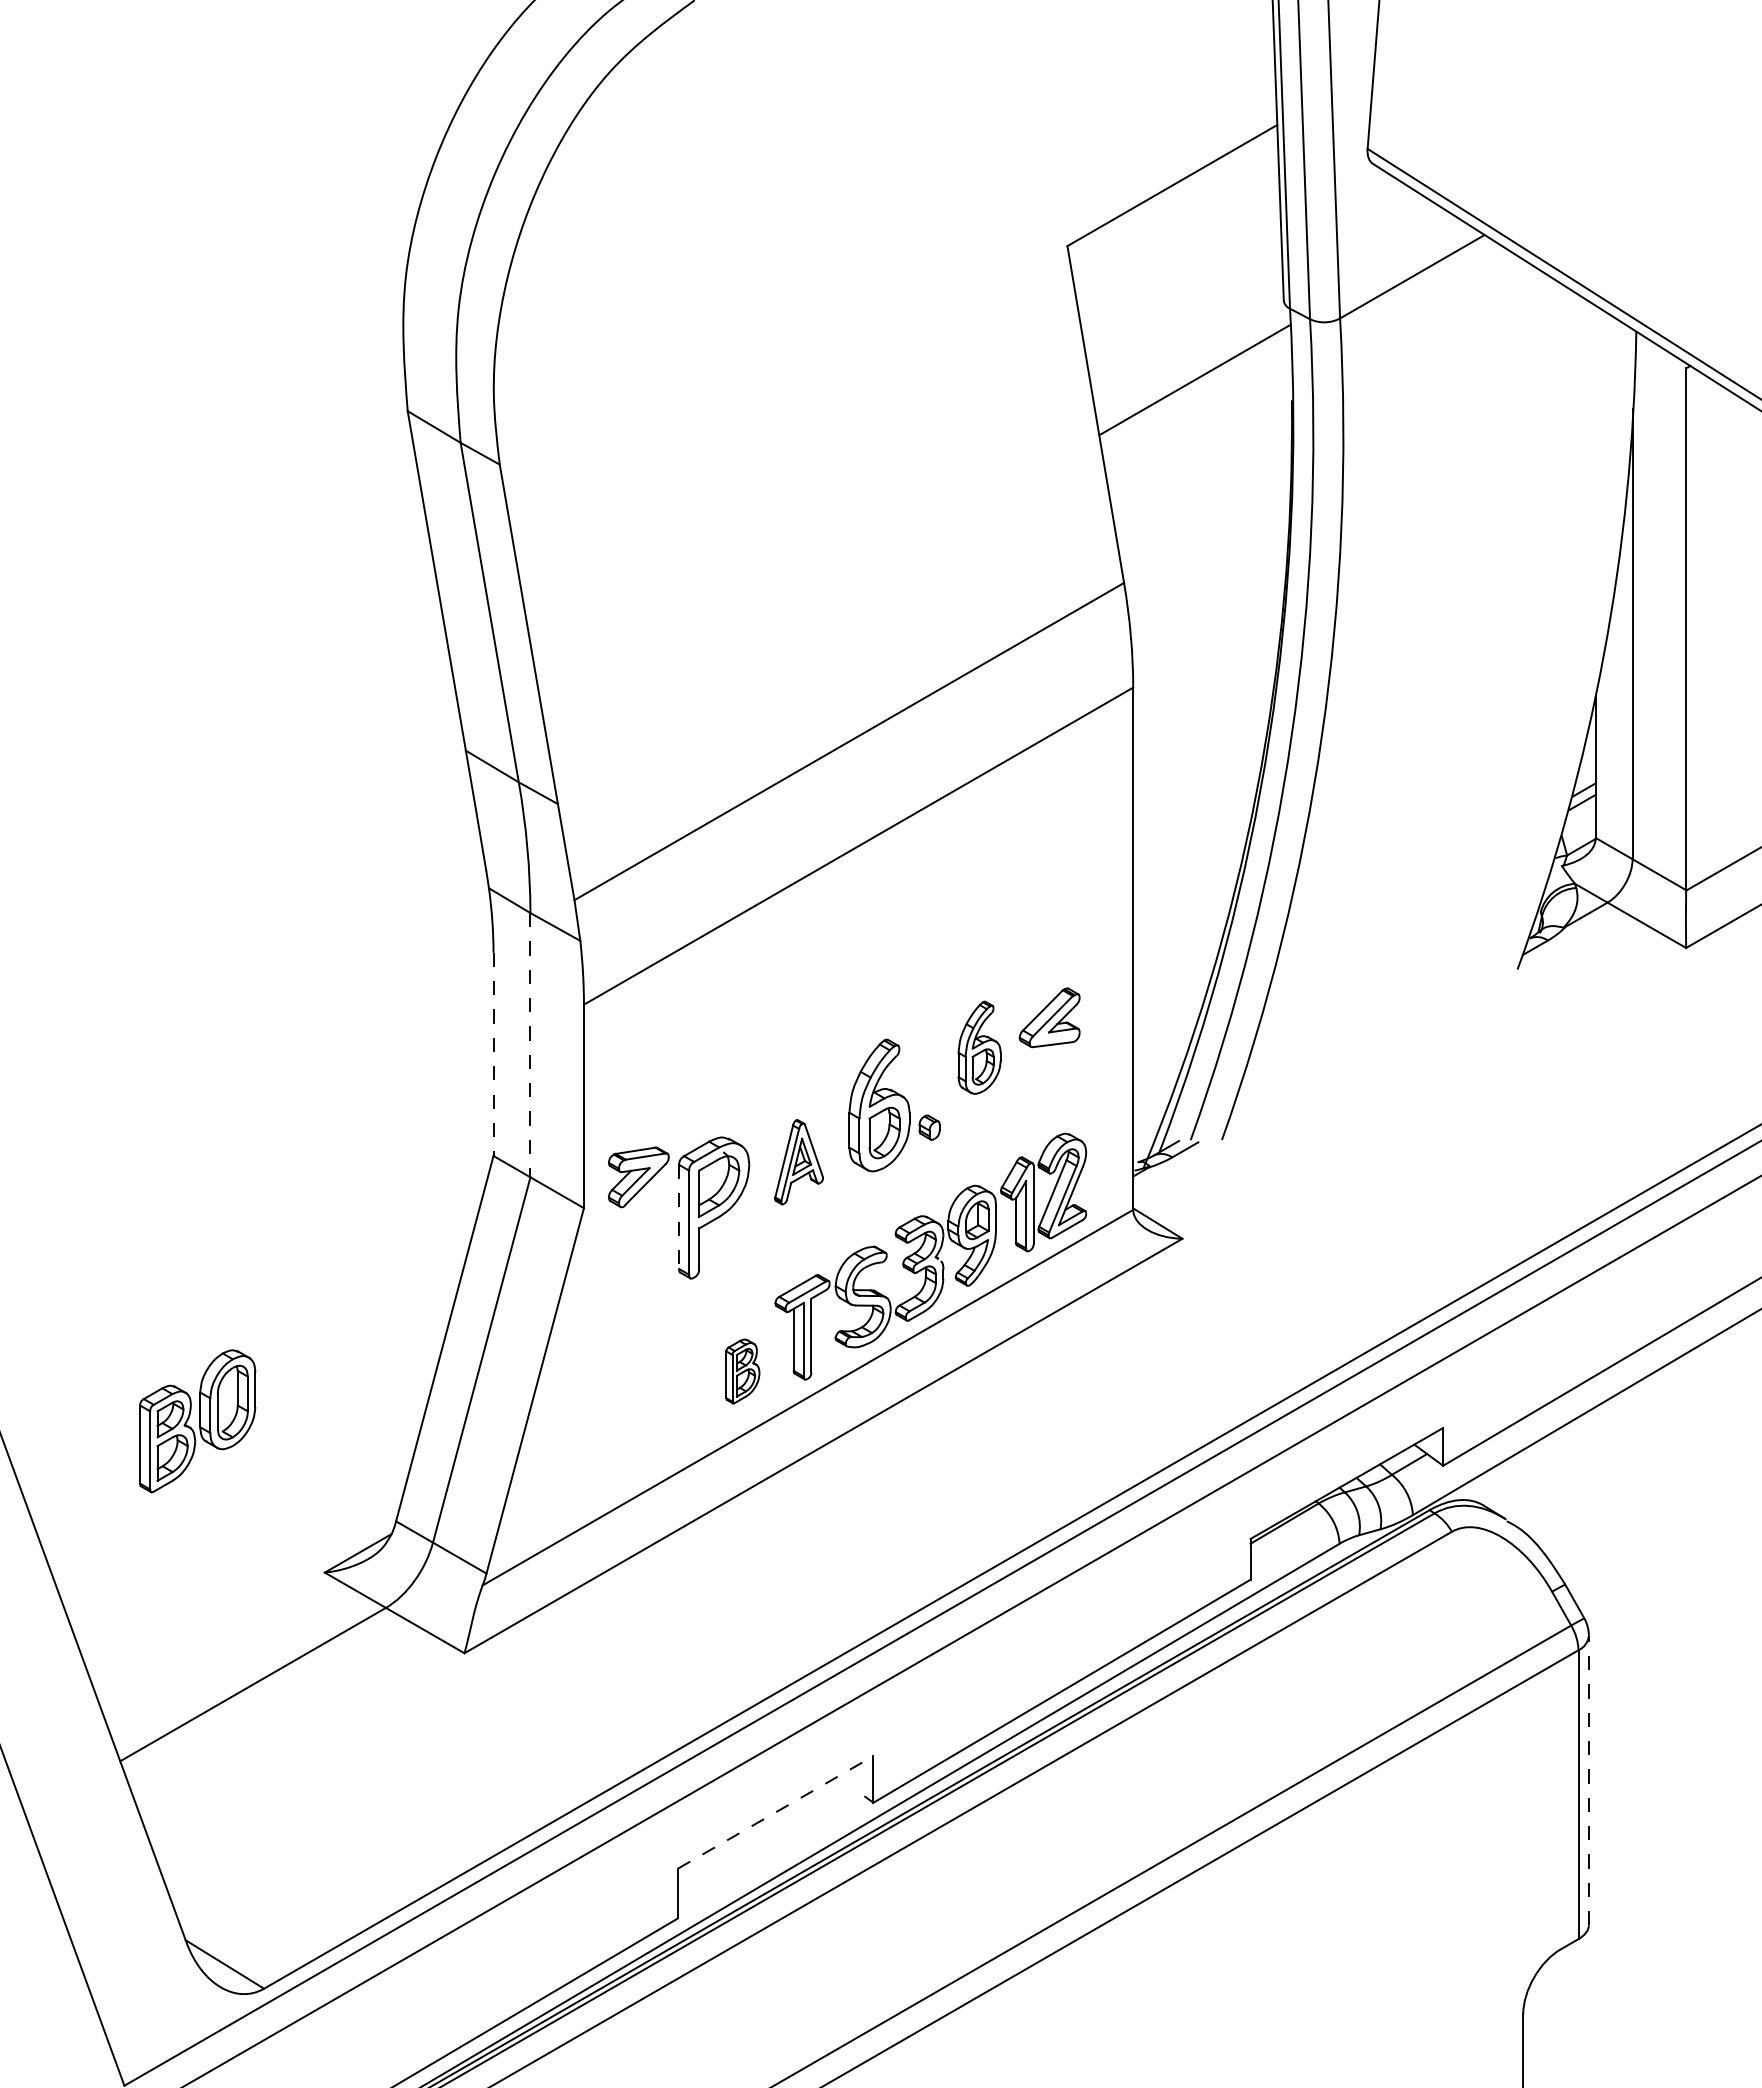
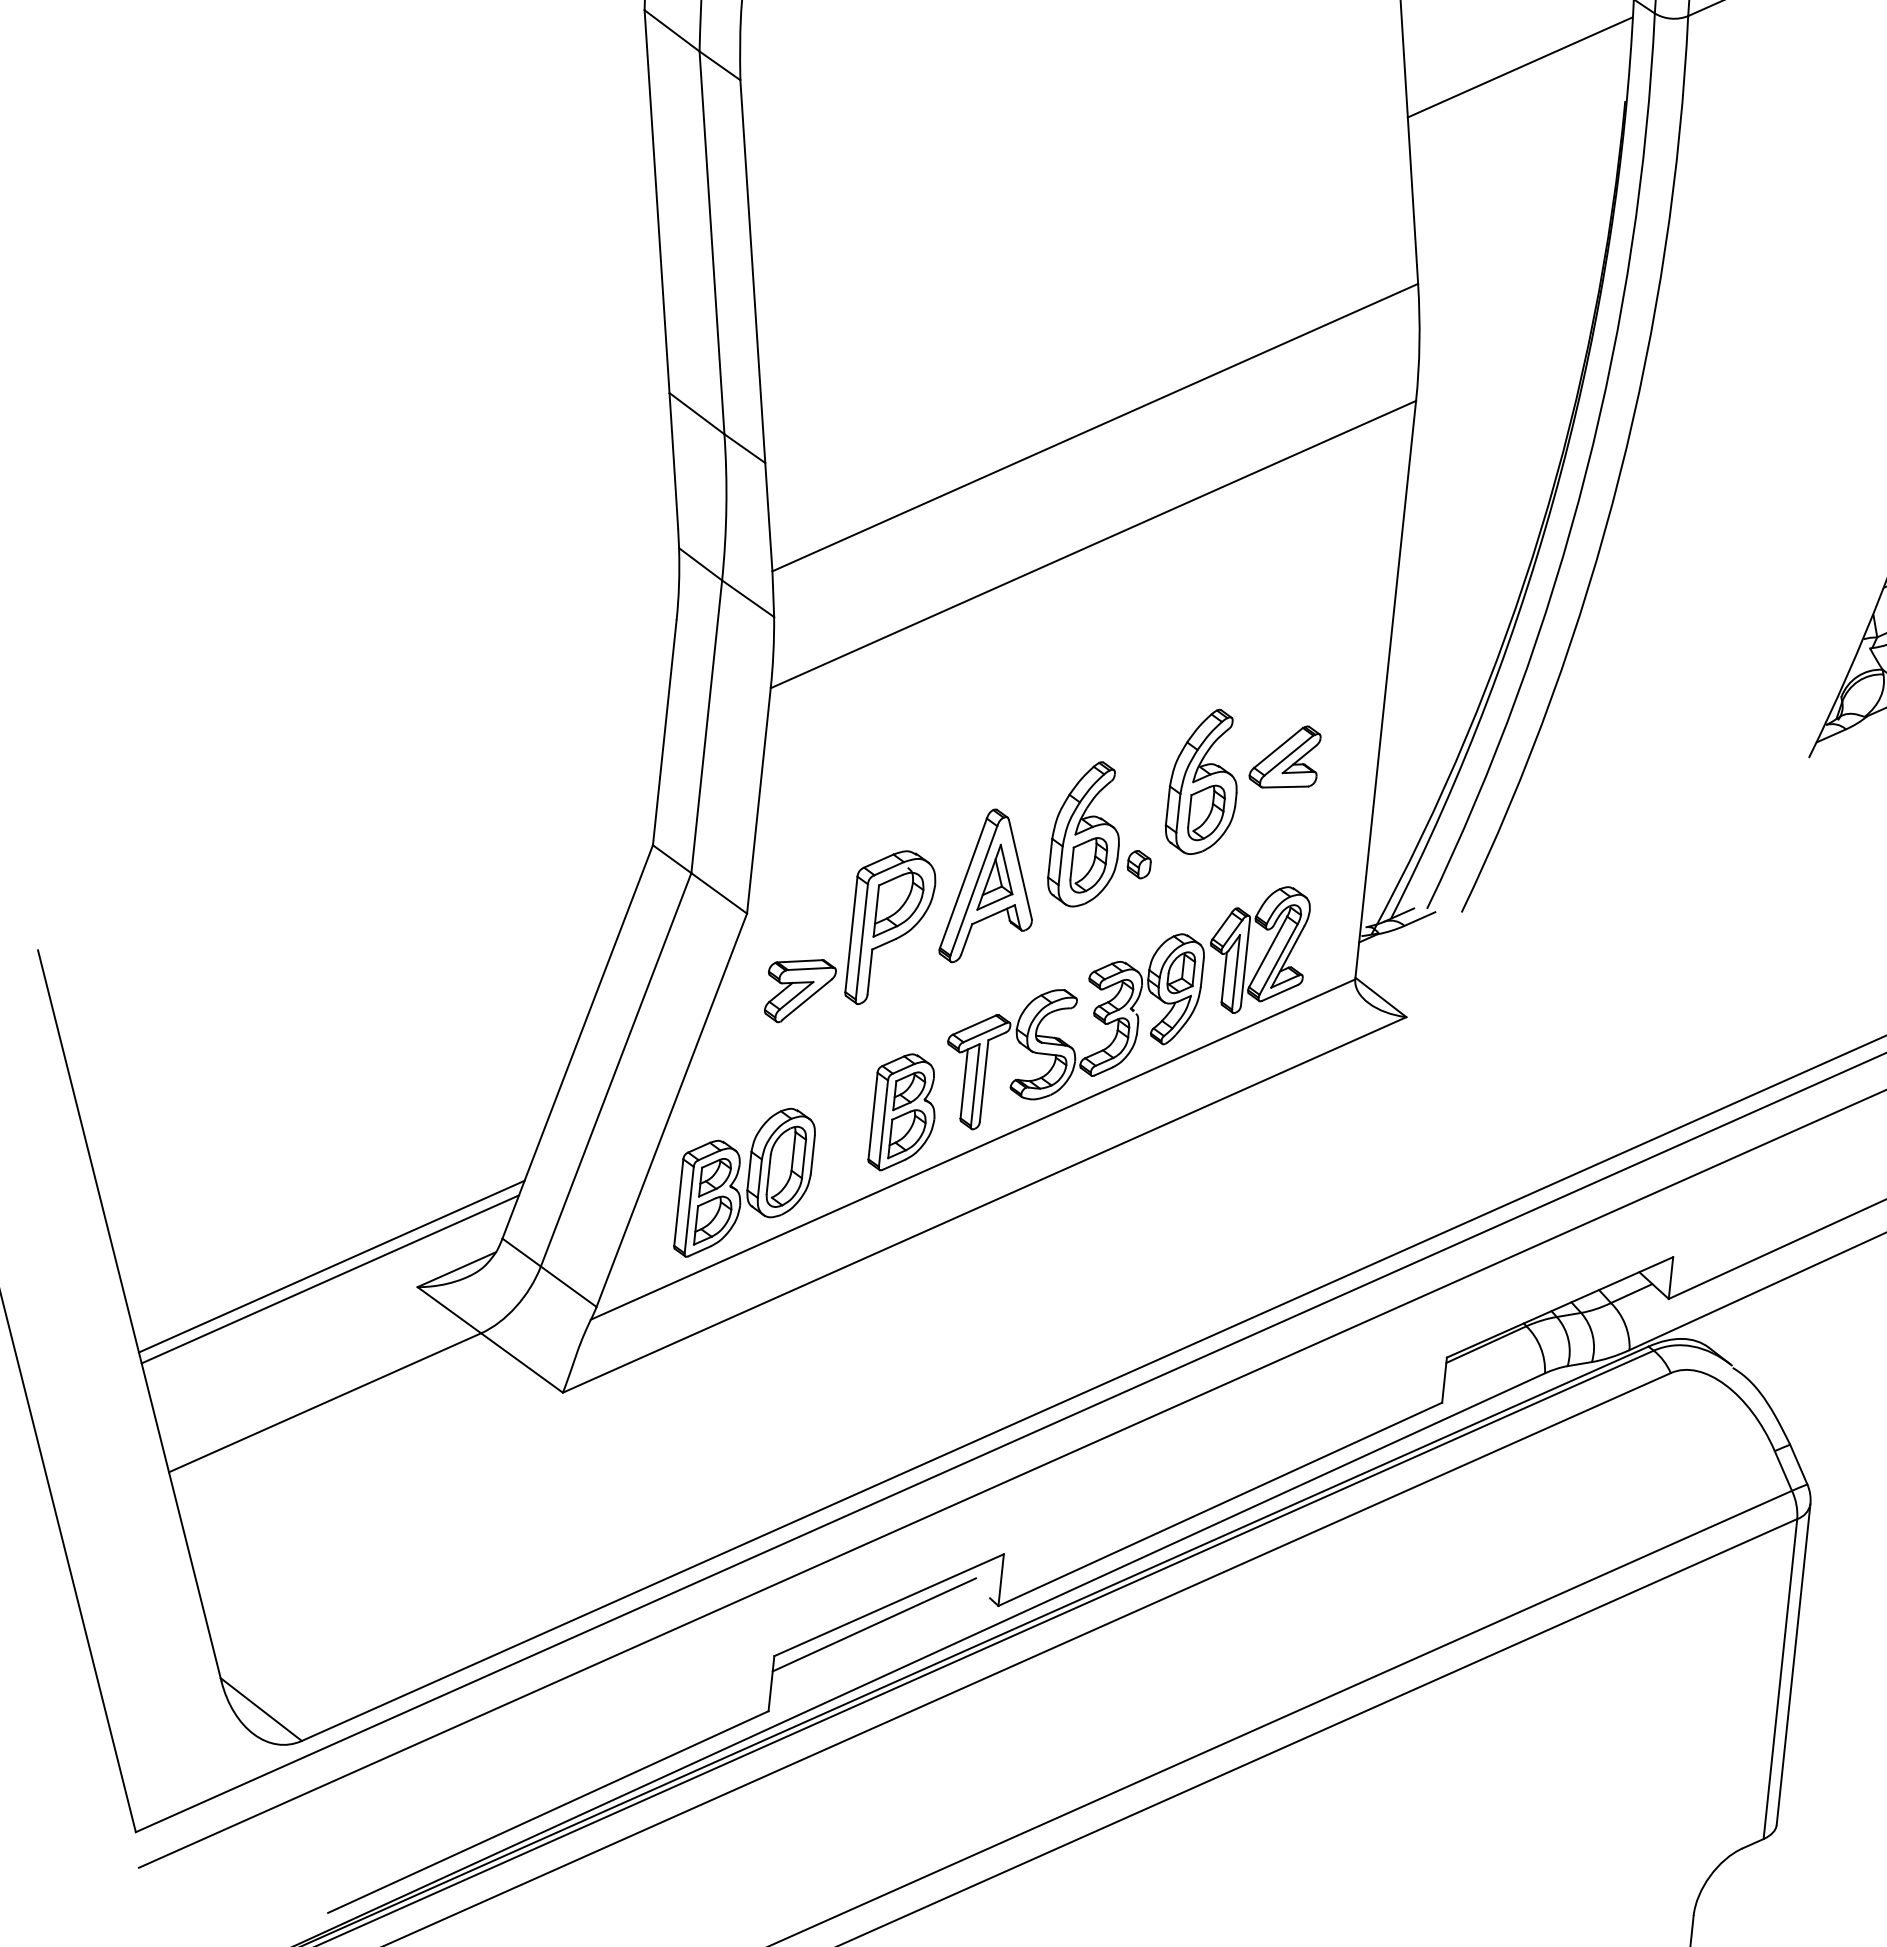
line: (530, 1045) -> (706, 727), dashed -> solid
part: (979, 1047) -> (1203, 781), size x1.43
line: (493, 1054) -> (664, 732), dashed -> solid
part: (798, 1162) -> (990, 887), size x1.67
part: (638, 1177) -> (799, 991), moved
line: (679, 1217) -> (851, 935), dashed -> solid
part: (742, 1371) -> (903, 1112), size x1.67
part: (197, 1421) -> (745, 1183), moved
line: (246, 1562) -> (331, 1266), added
line: (245, 1573) -> (329, 1278), added
line: (1588, 1780) -> (1793, 1664), dashed -> solid
line: (775, 1812) -> (888, 1605), dashed -> solid
line: (764, 1831) -> (874, 1625), added

